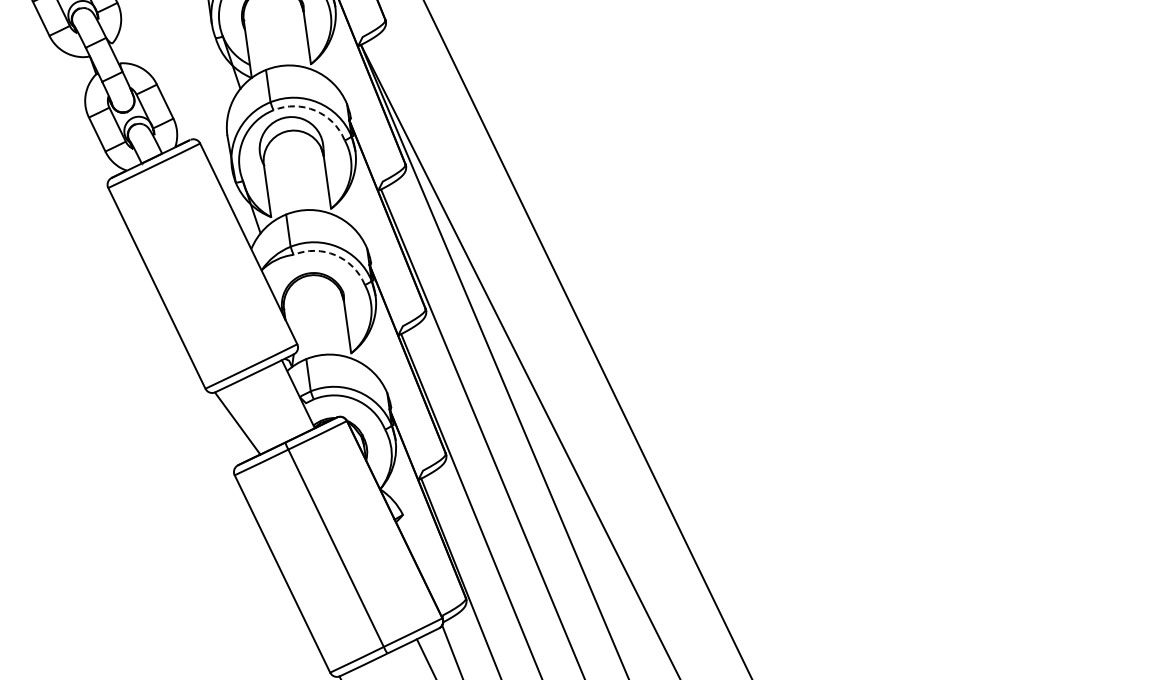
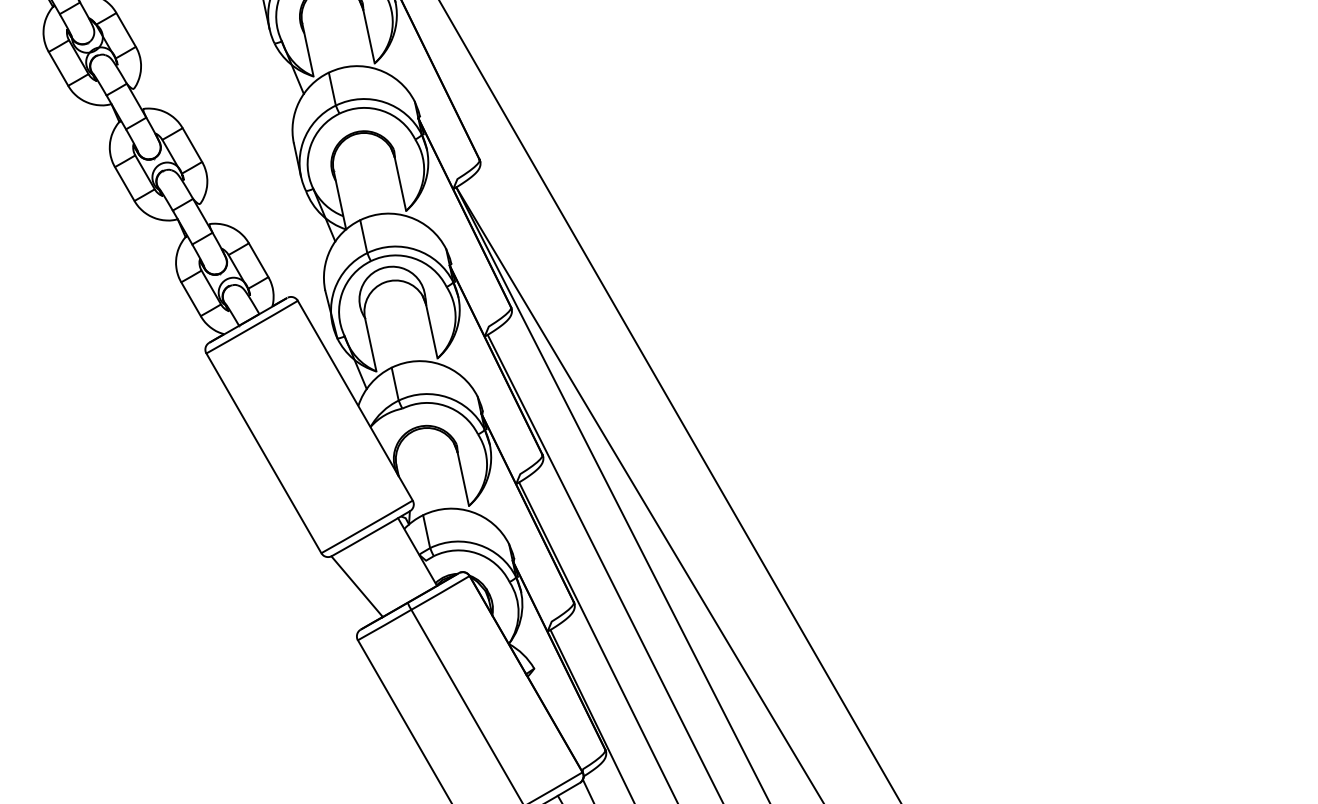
arc: (315, 110) -> (414, 258), dashed -> solid
arc: (335, 254) -> (445, 405), dashed -> solid

